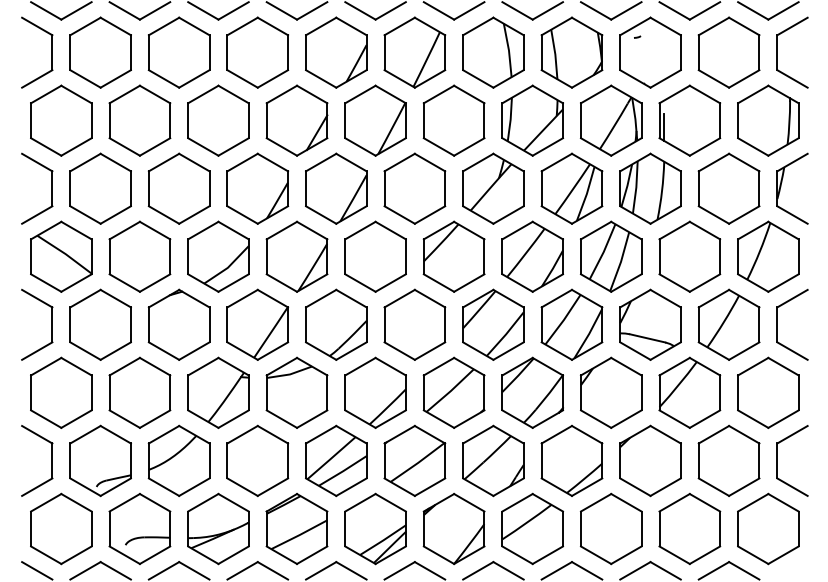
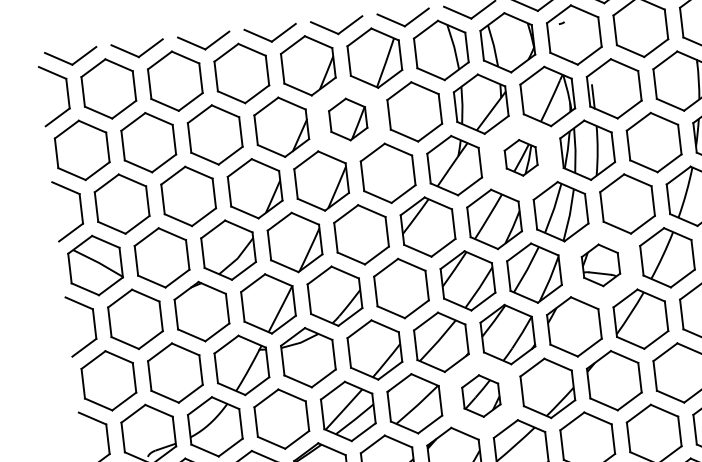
part: (375, 120) -> (348, 119), size x0.7
part: (571, 188) -> (520, 157), size x0.6
part: (650, 324) -> (600, 265), size x0.7
part: (493, 460) -> (481, 395), size x0.7

